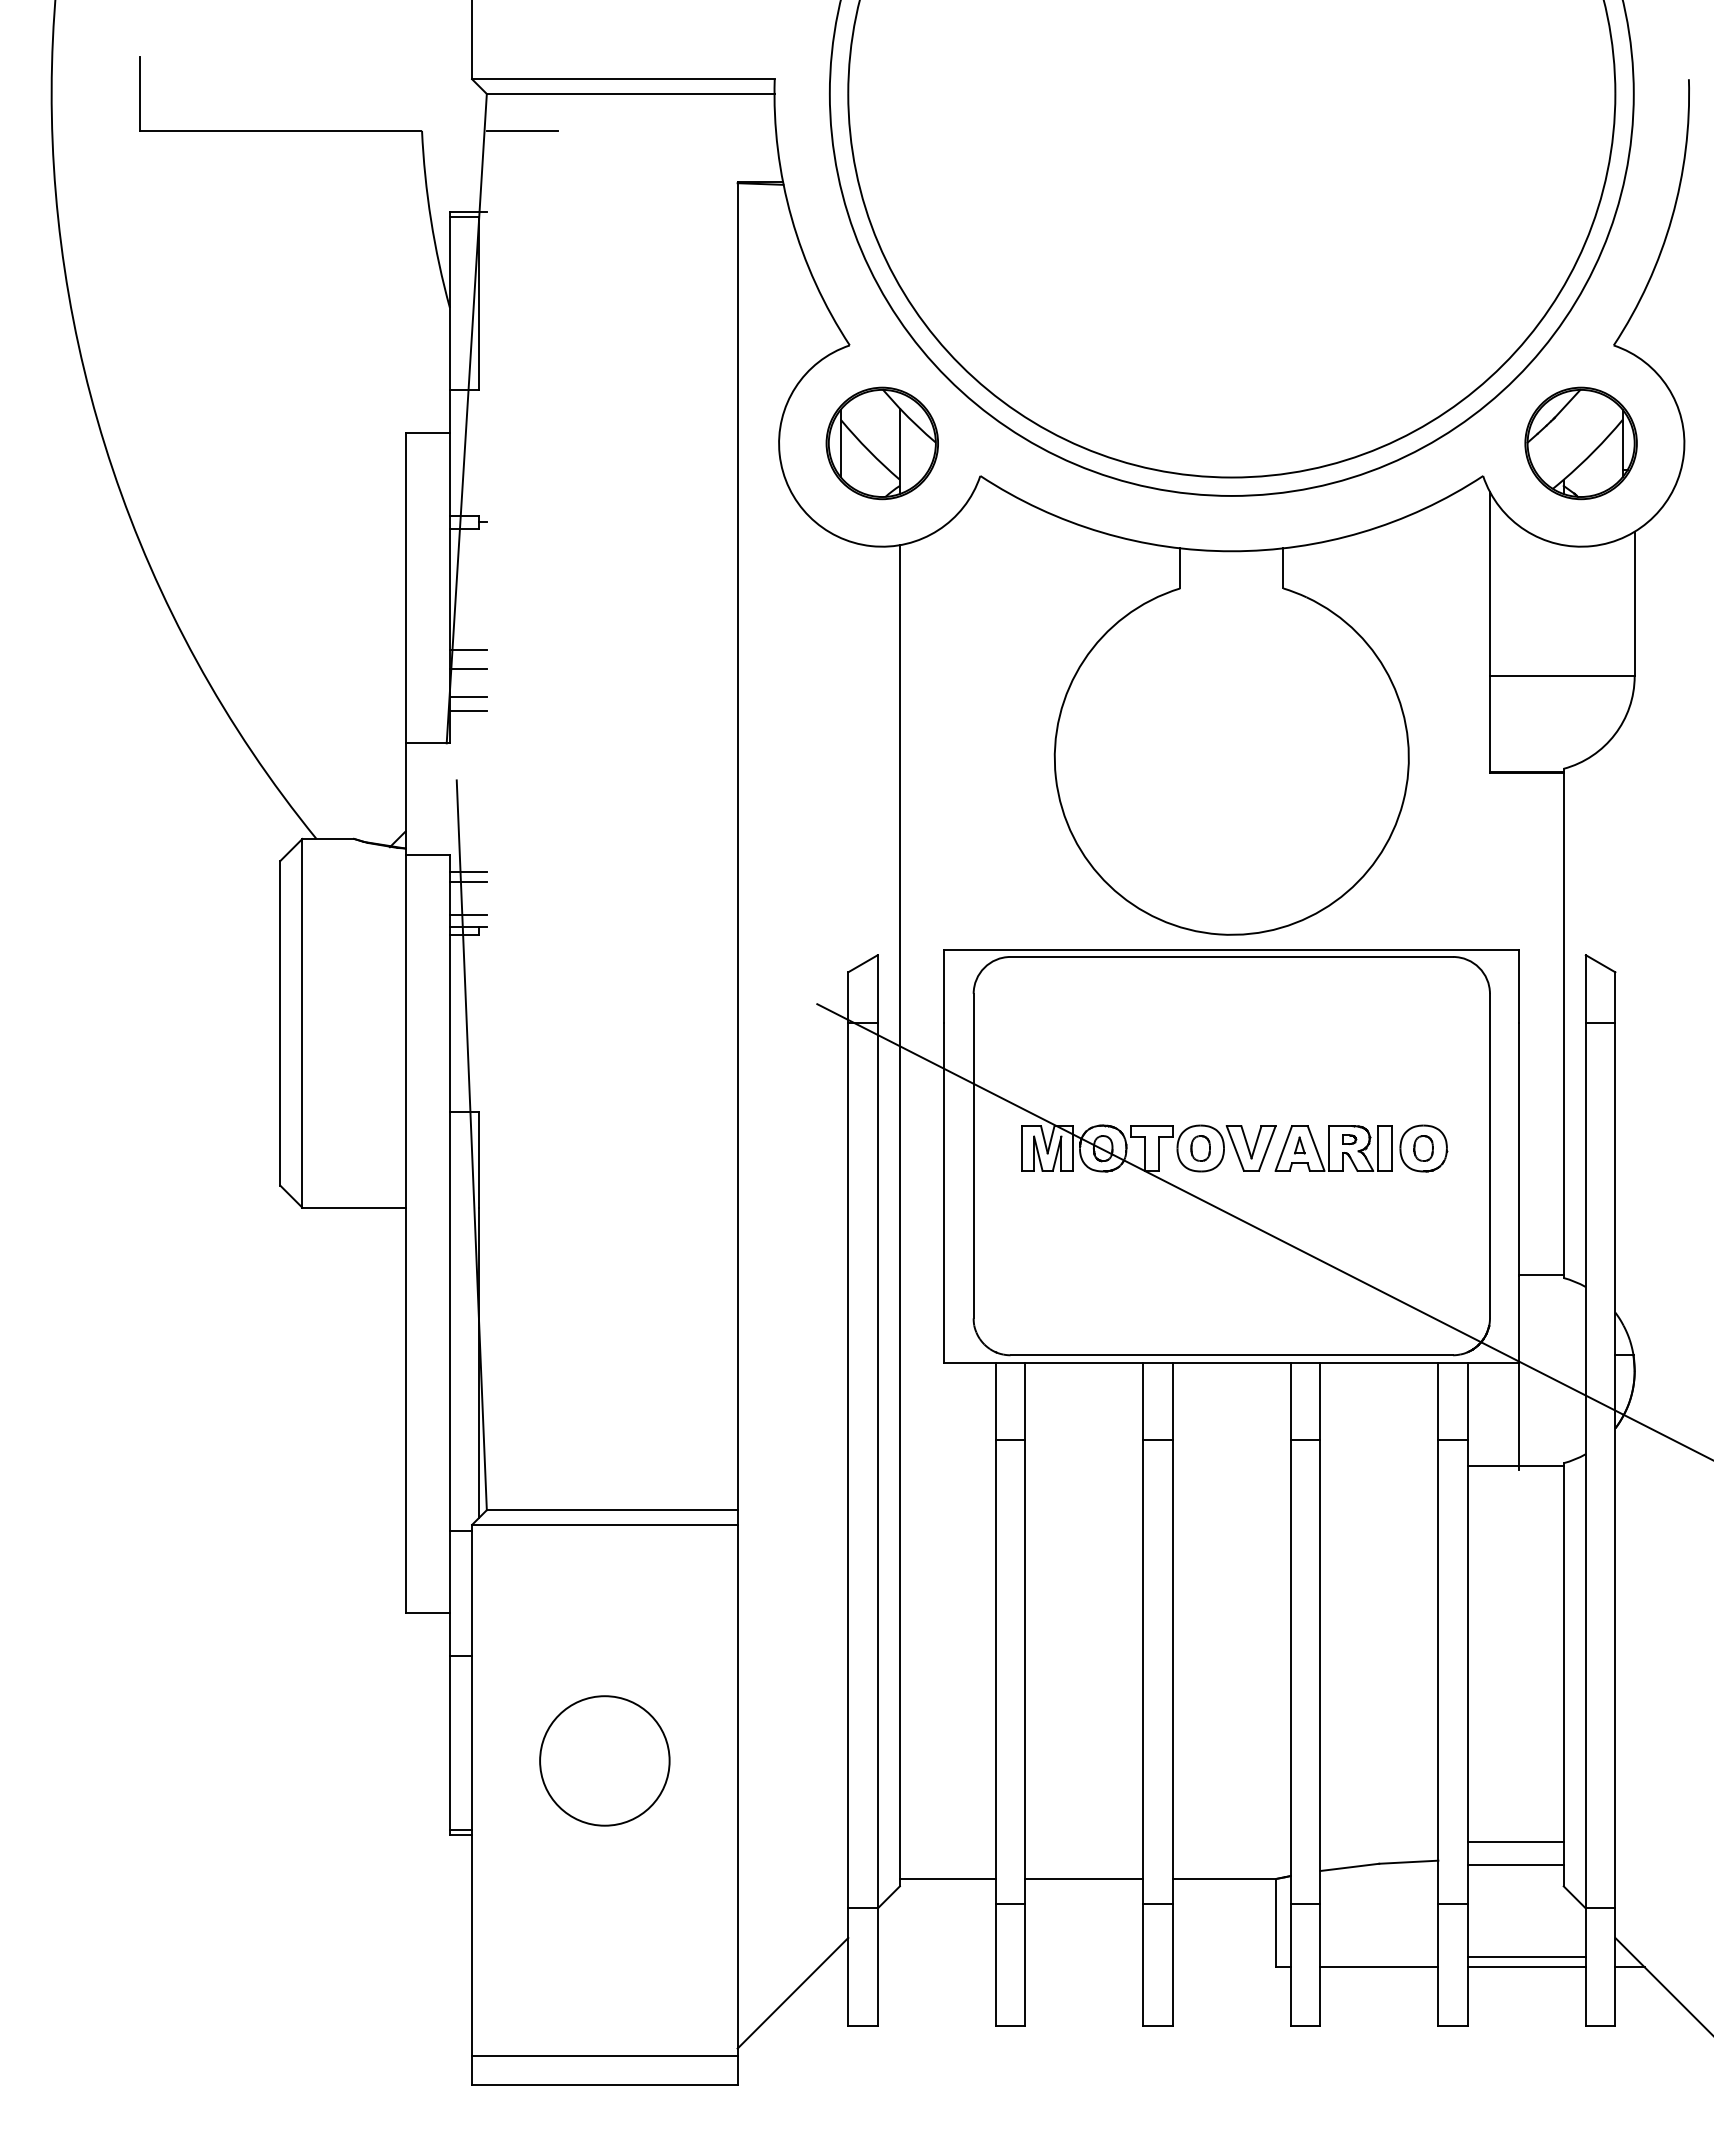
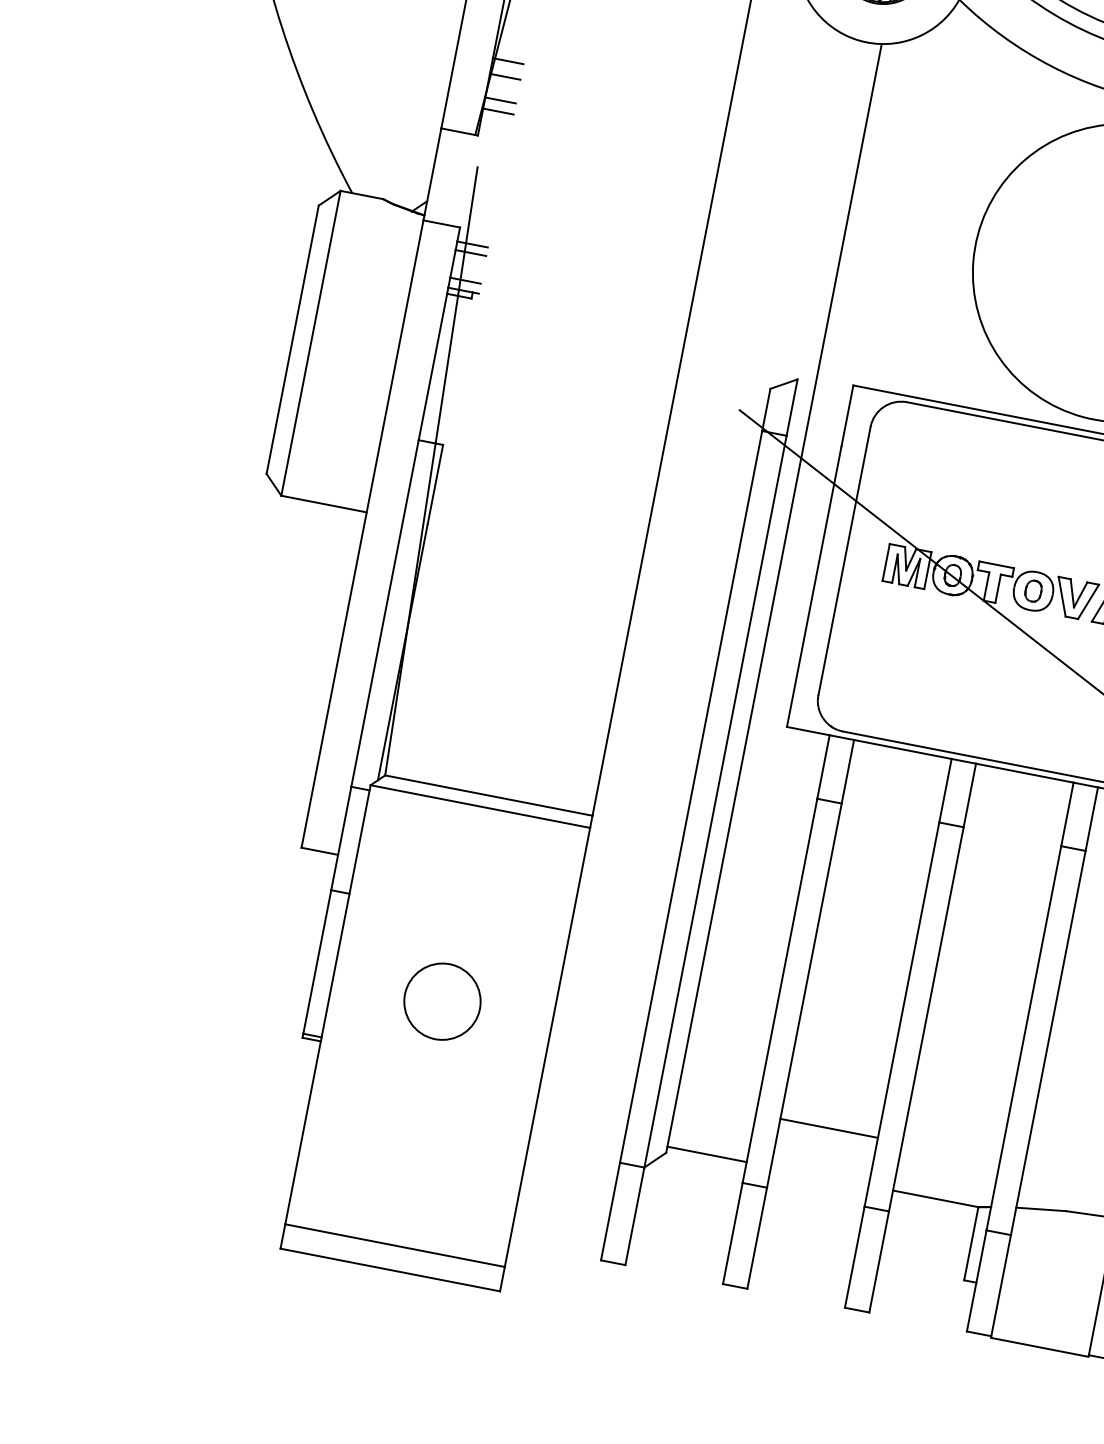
circle: (604, 1760) -> (442, 1001), size x0.7
line: (1084, 1878) -> (829, 1128), moved
line: (1379, 1967) -> (1039, 1347), moved
line: (792, 1992) -> (560, 1223), removed

